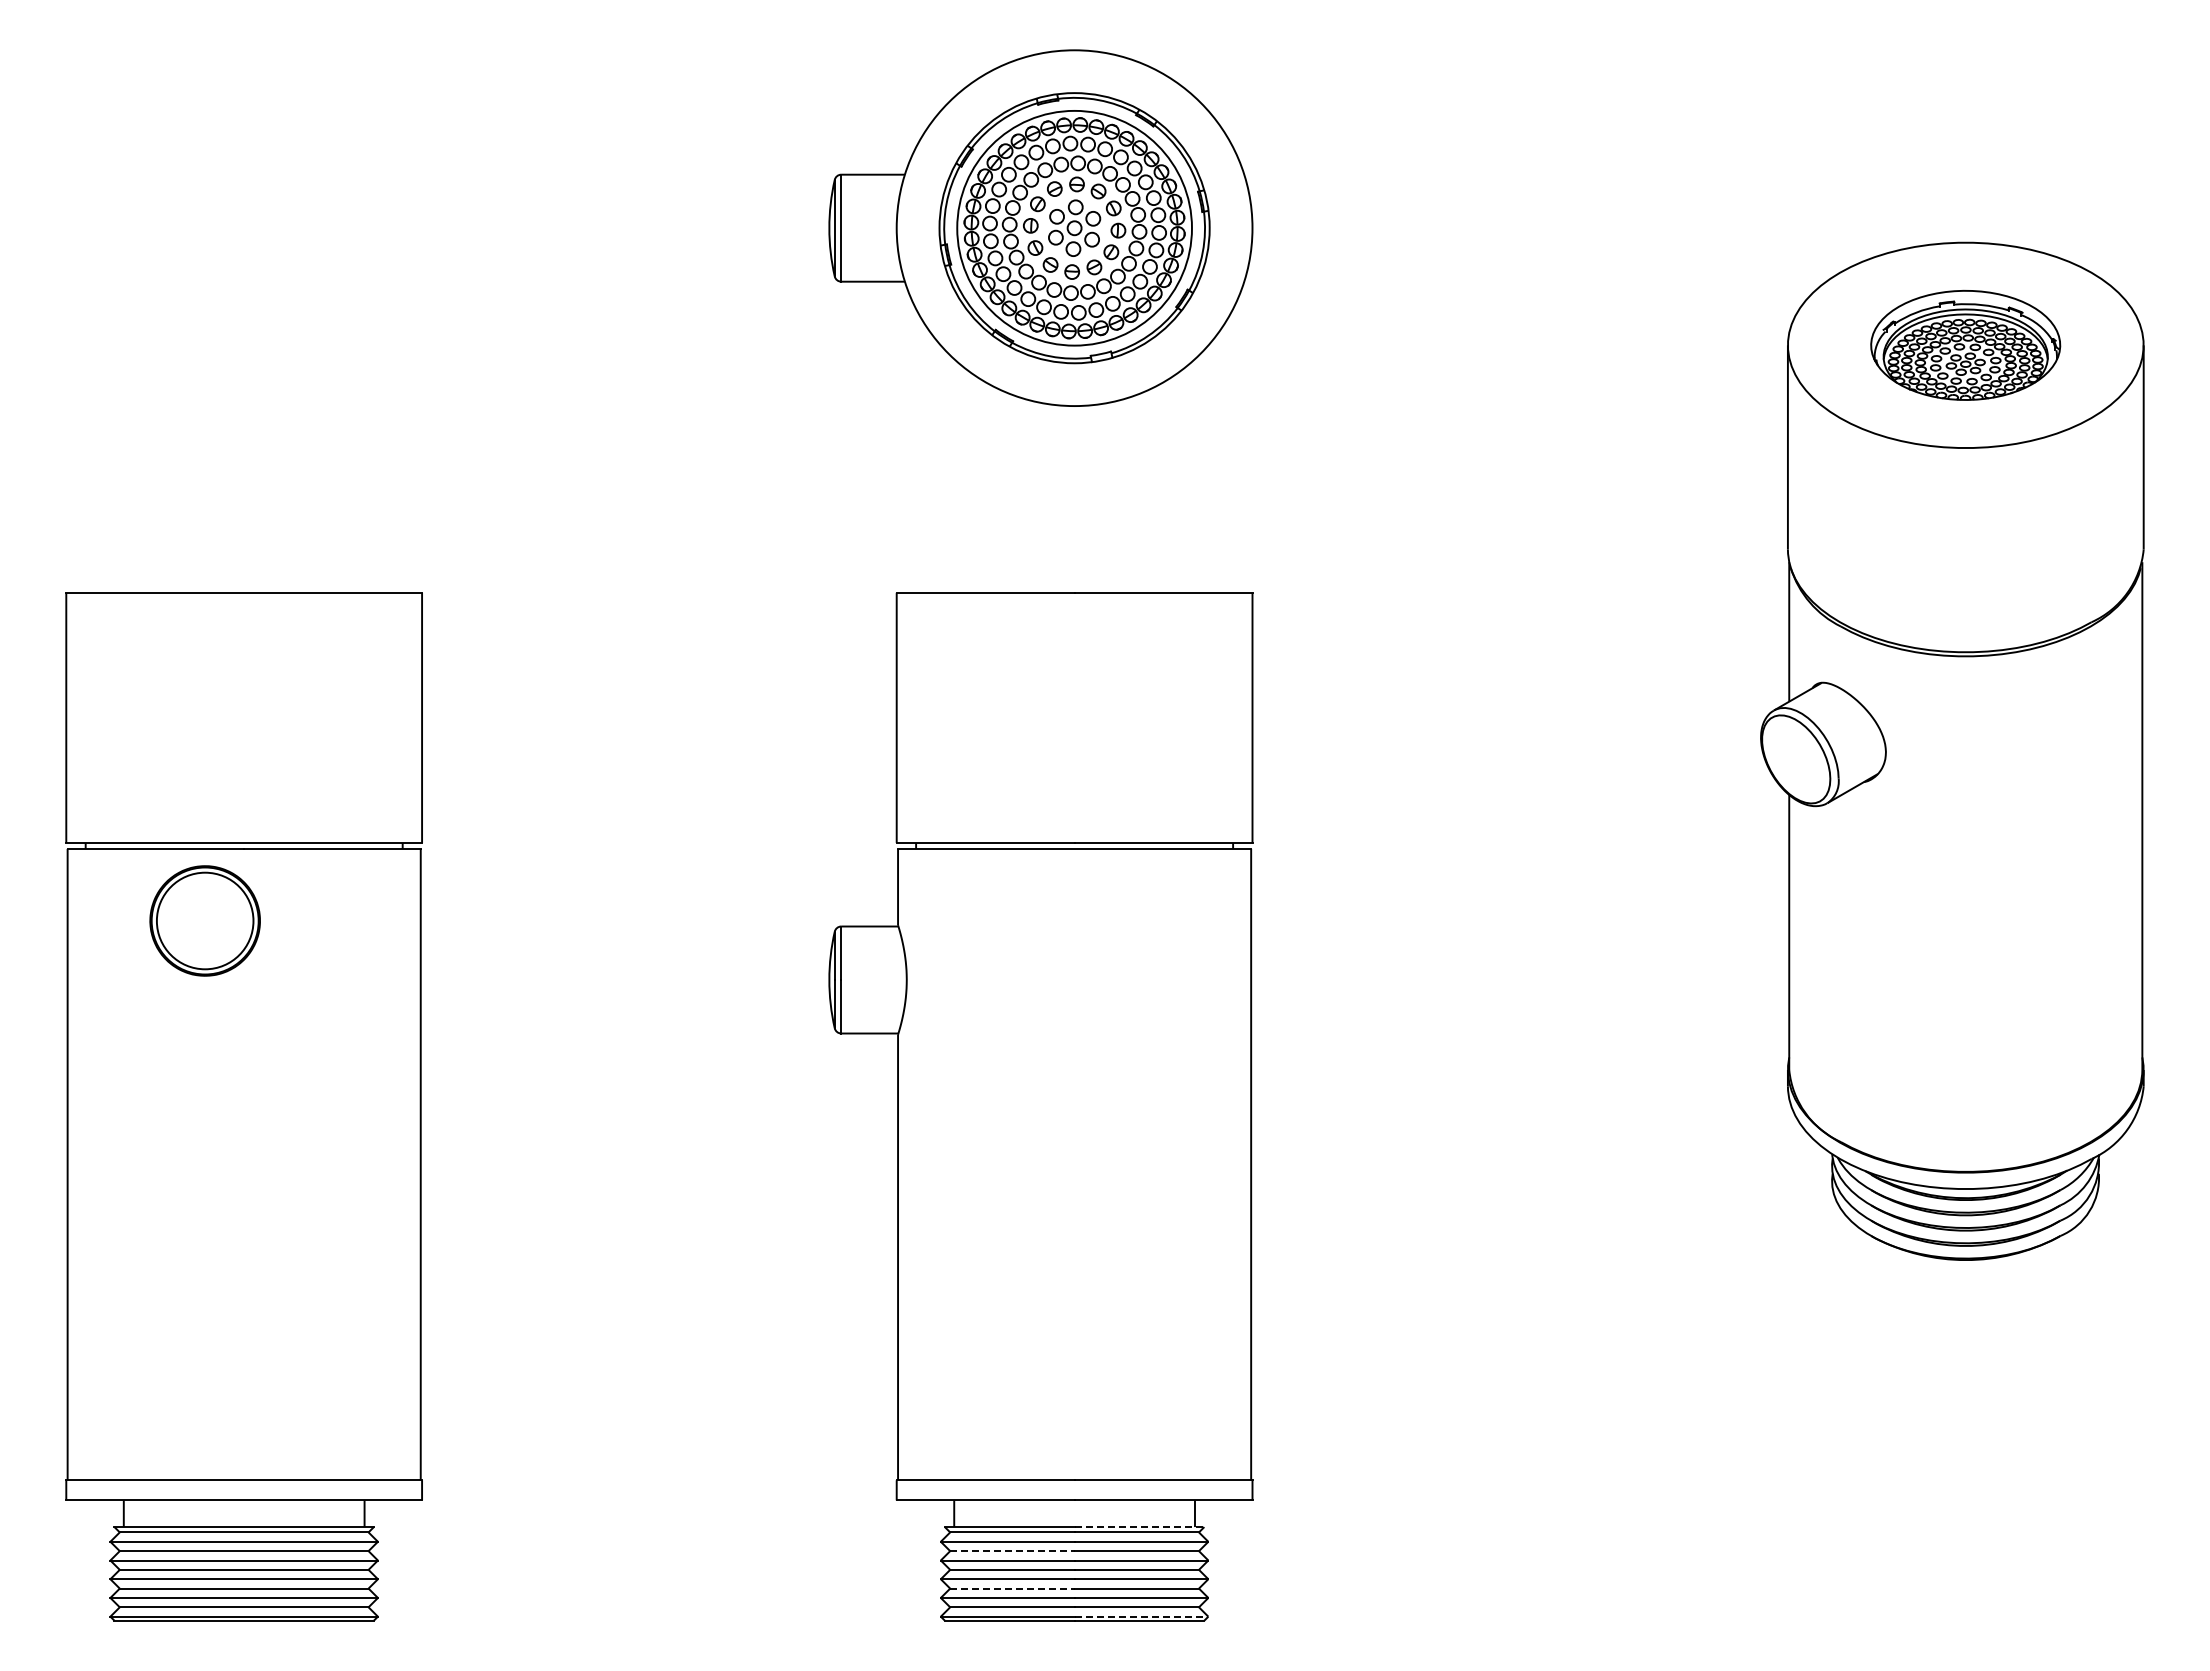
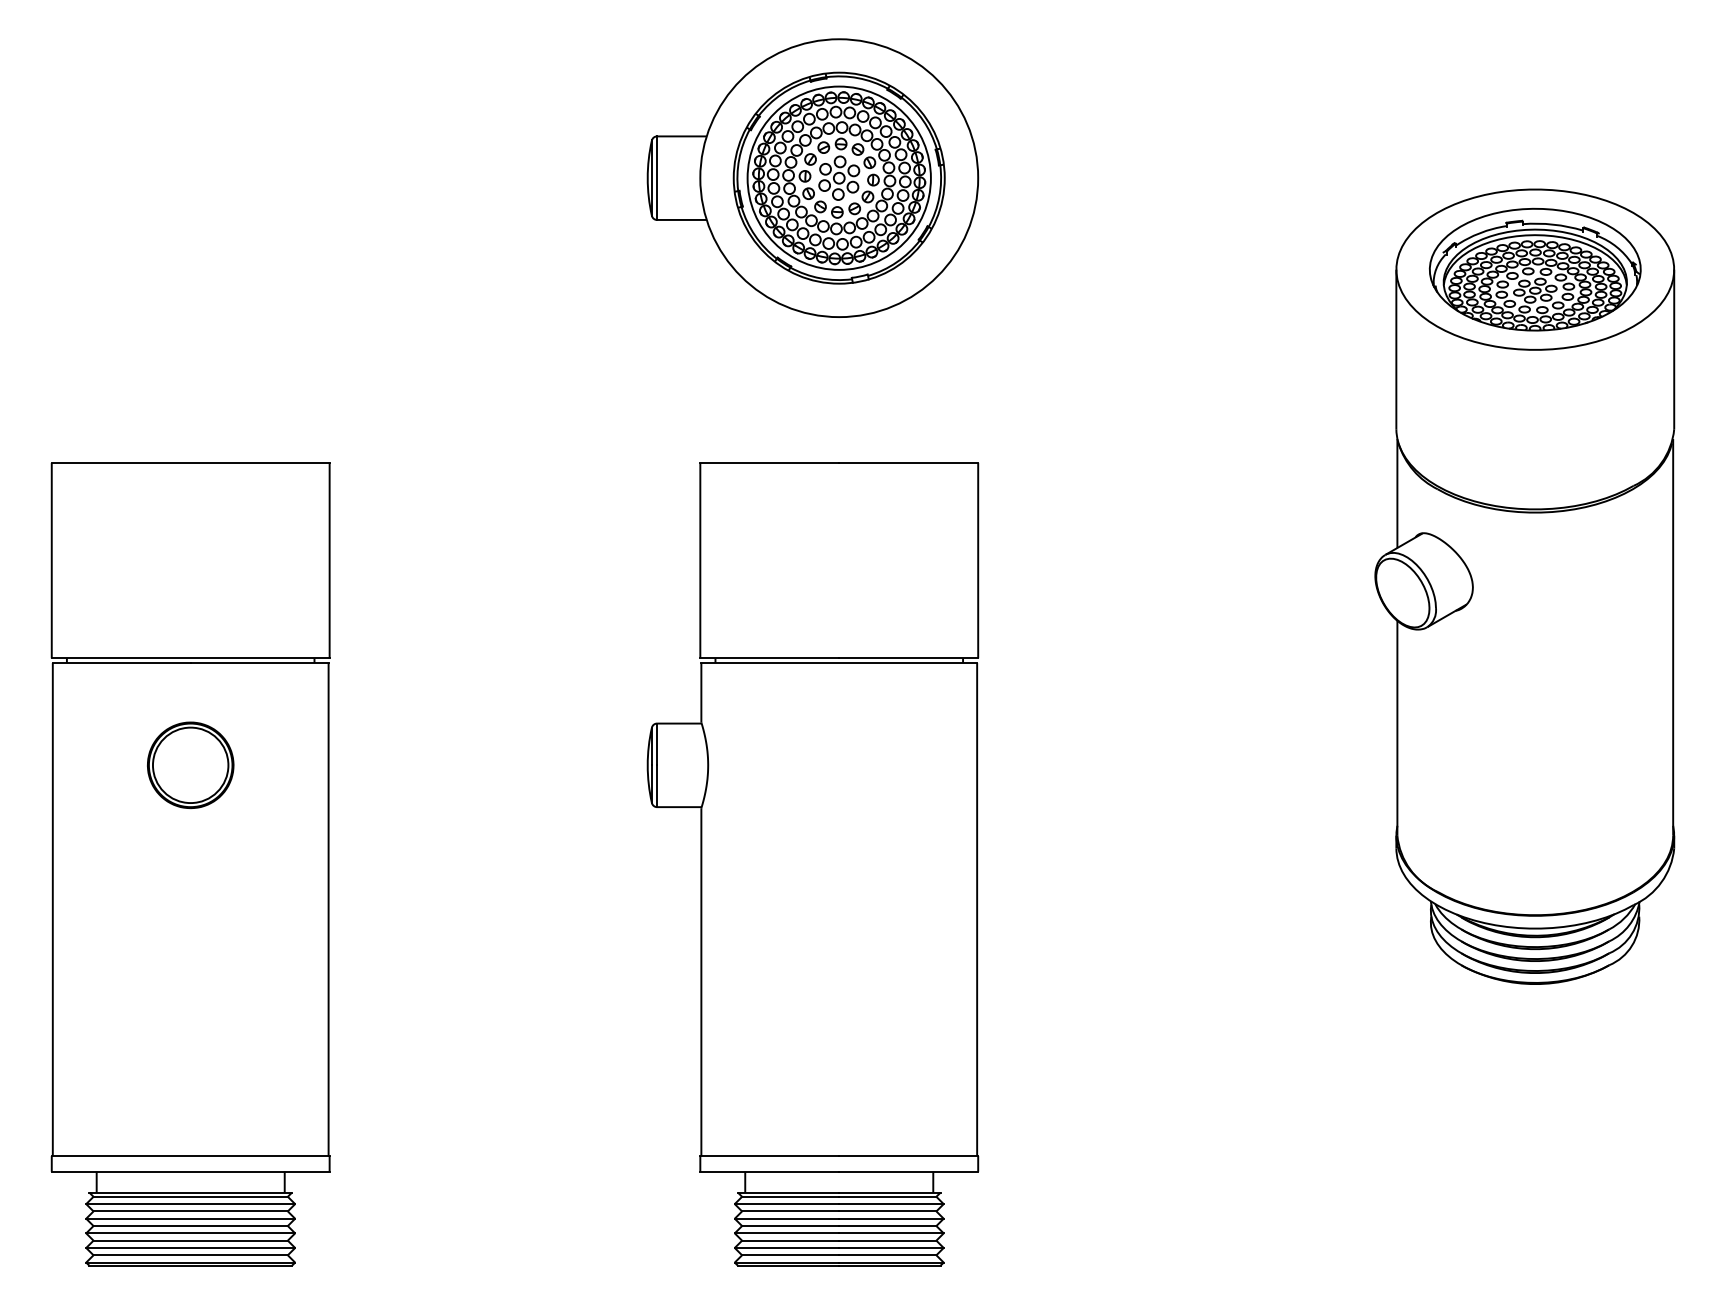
part: (1965, 345) -> (1535, 269), size x1.43
part: (204, 920) -> (190, 764), moved
line: (1139, 1527) -> (889, 1192), dashed -> solid
line: (1012, 1551) -> (790, 1211), dashed -> solid
line: (1012, 1588) -> (790, 1240), dashed -> solid
line: (1141, 1616) -> (891, 1262), dashed -> solid

